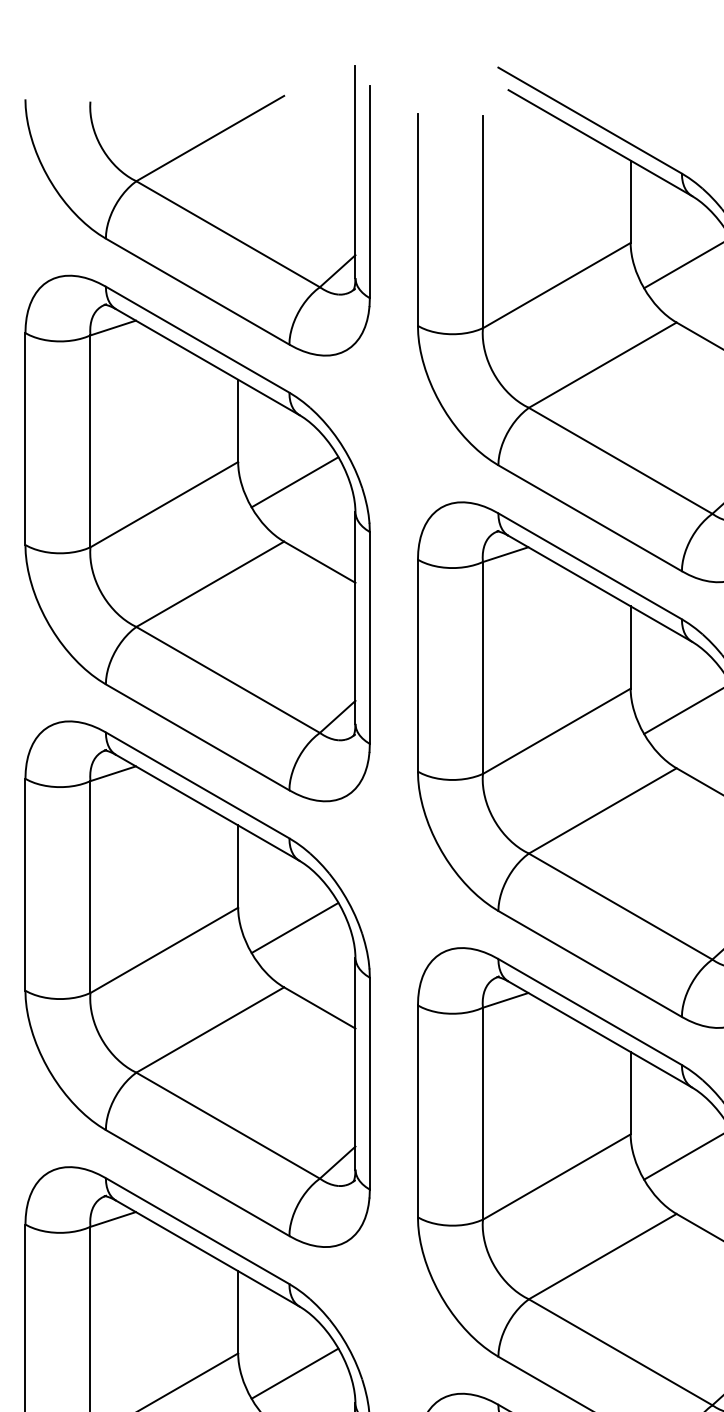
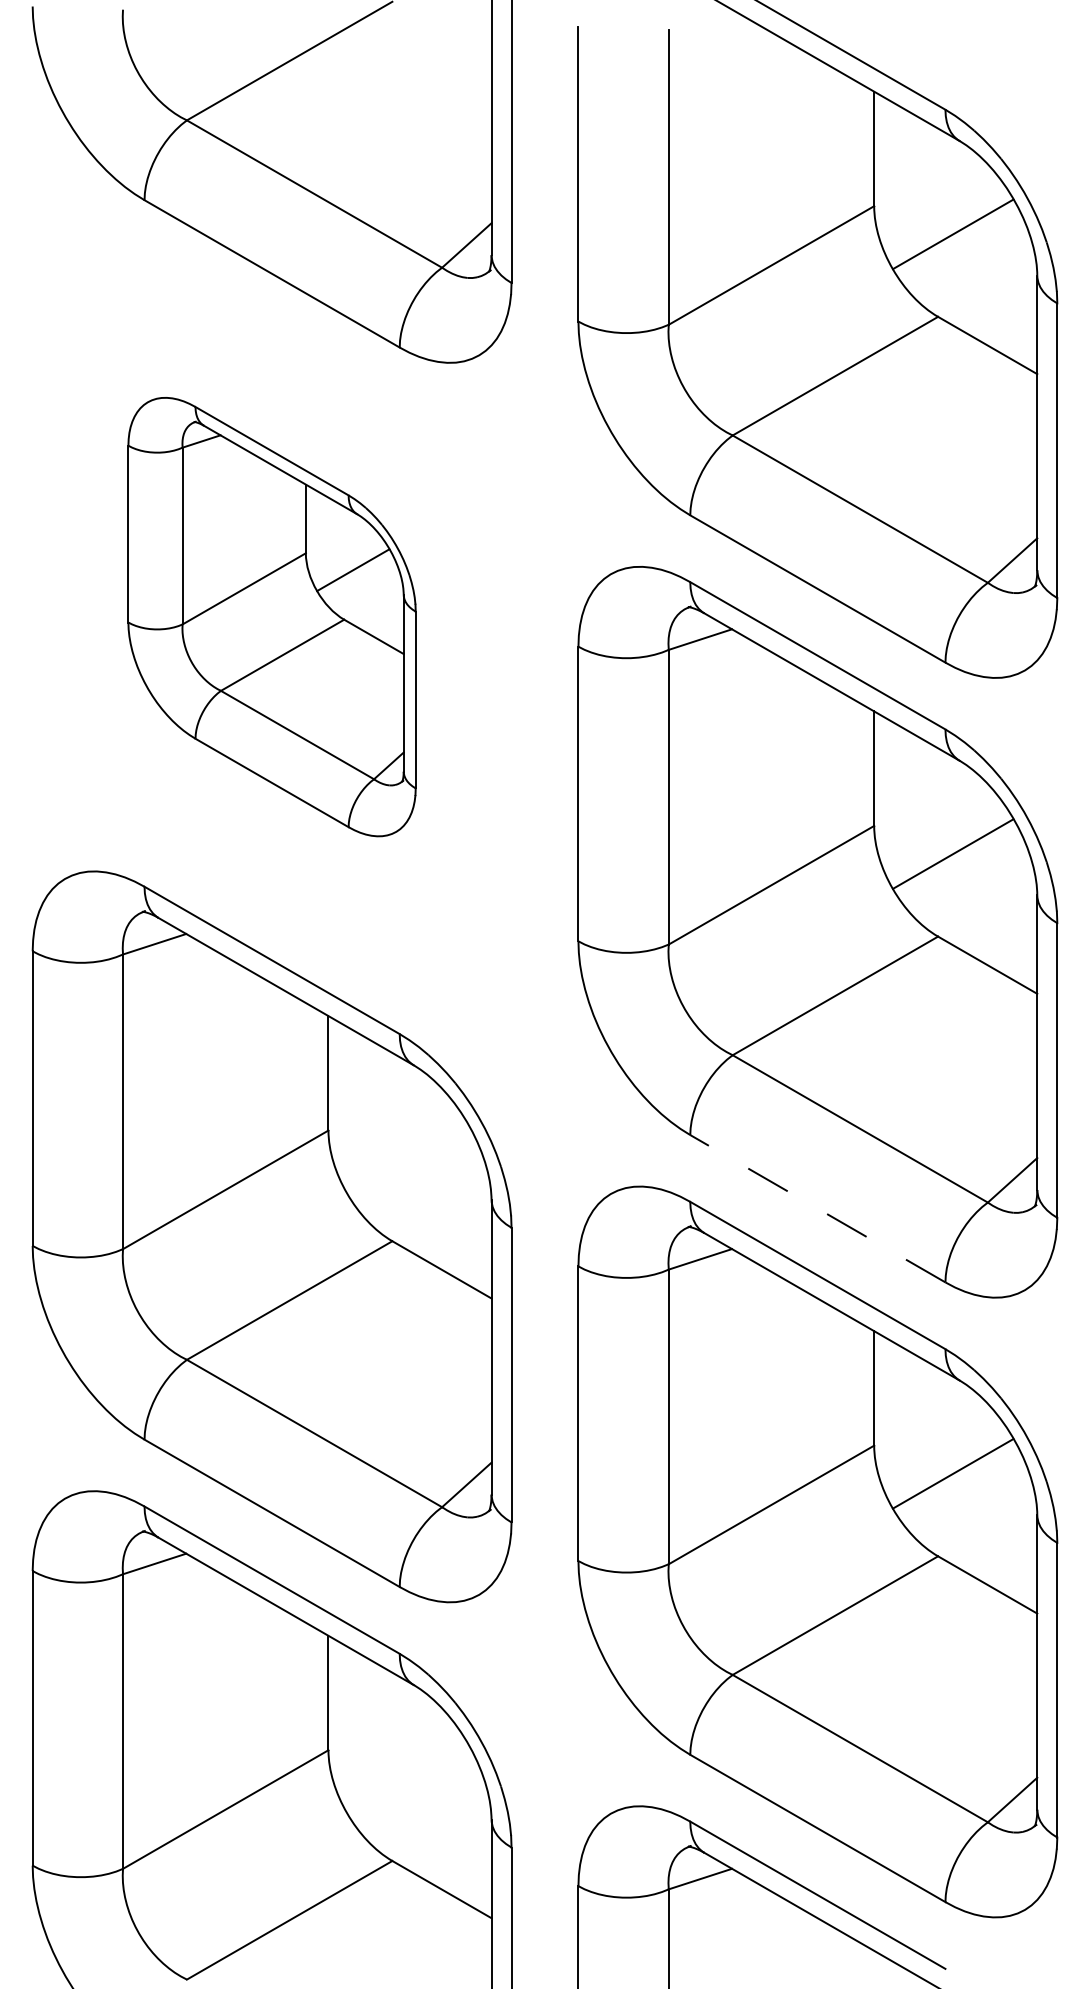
part: (197, 538) -> (271, 616), size x0.6
line: (295, 927) -> (407, 1158), removed
line: (589, 963) -> (817, 1208), solid -> dashed
line: (295, 1373) -> (407, 1778), removed

